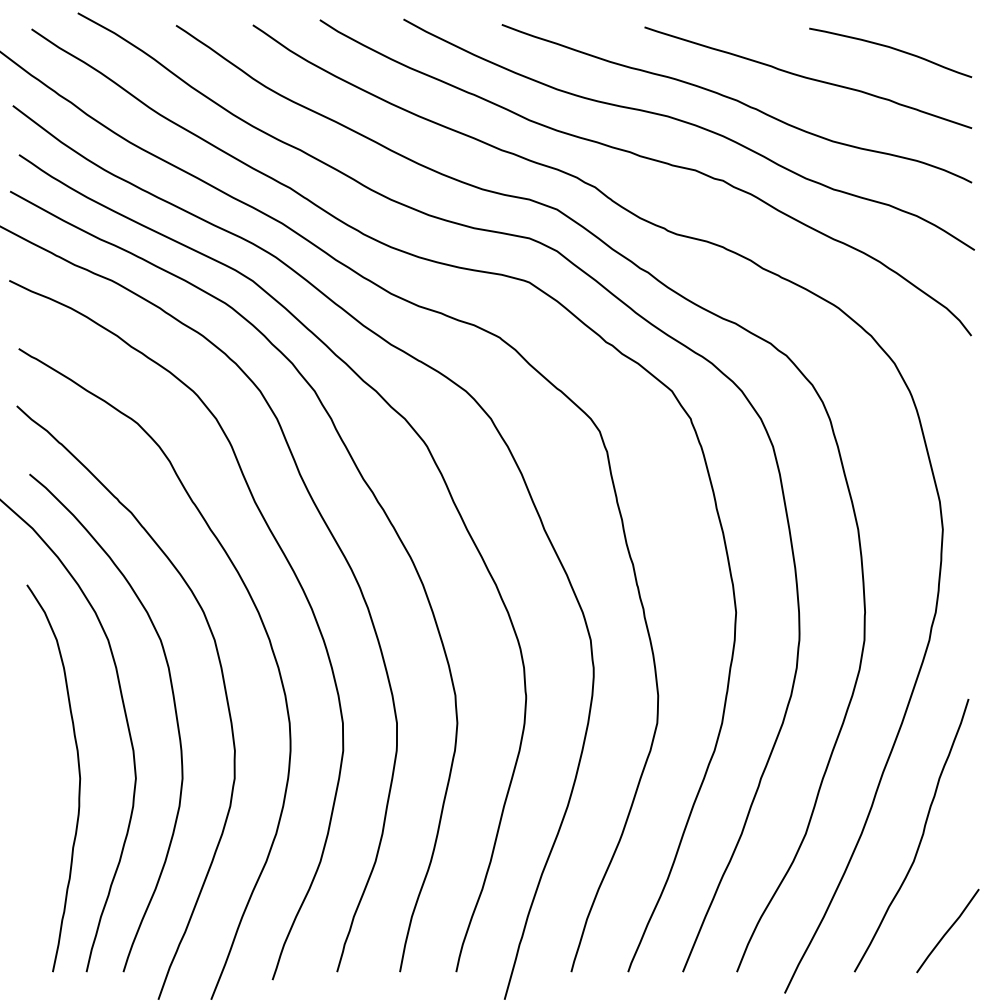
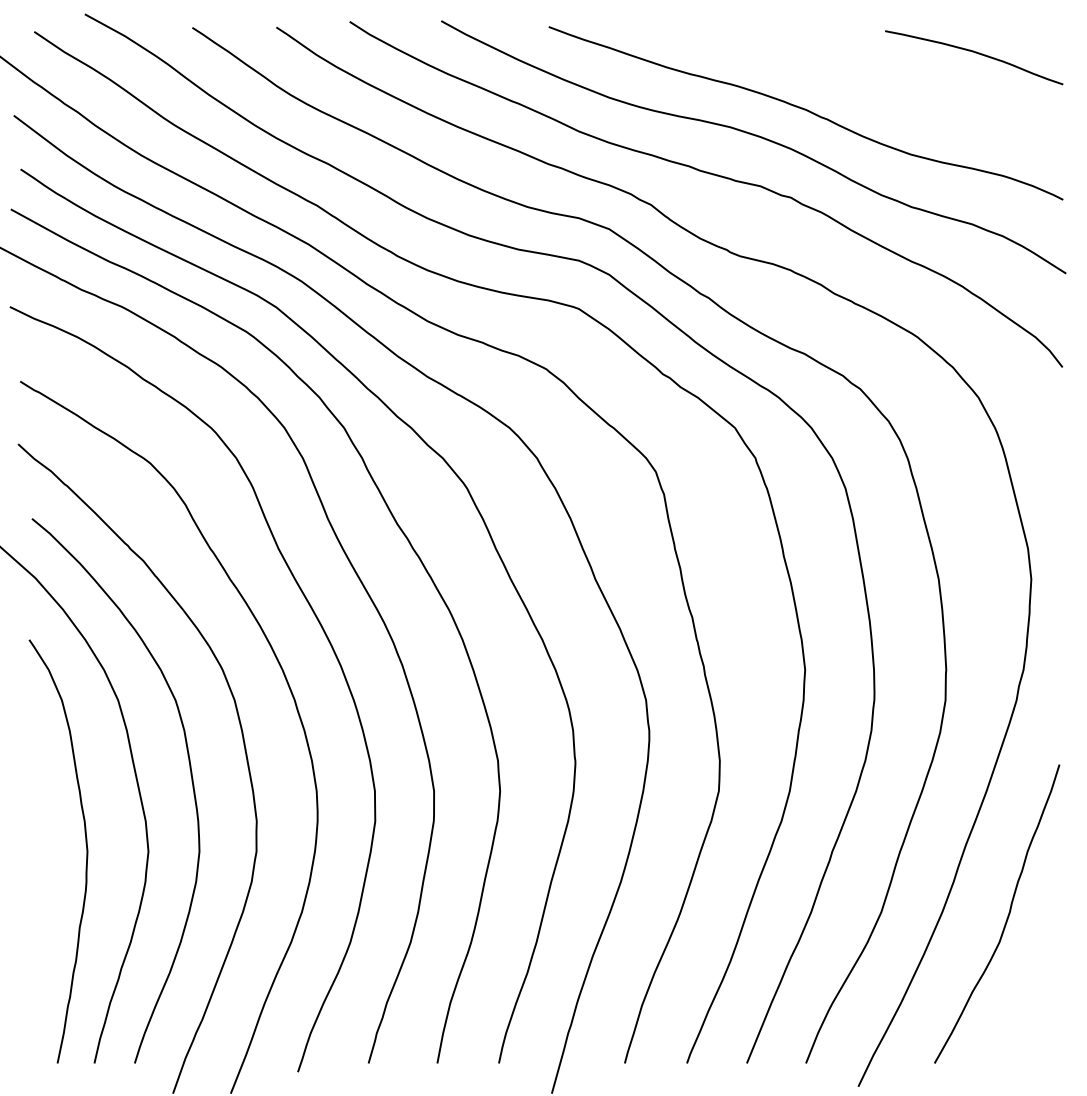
curve: (807, 77) -> (883, 84), removed
line: (947, 931) -> (1036, 1018), removed

